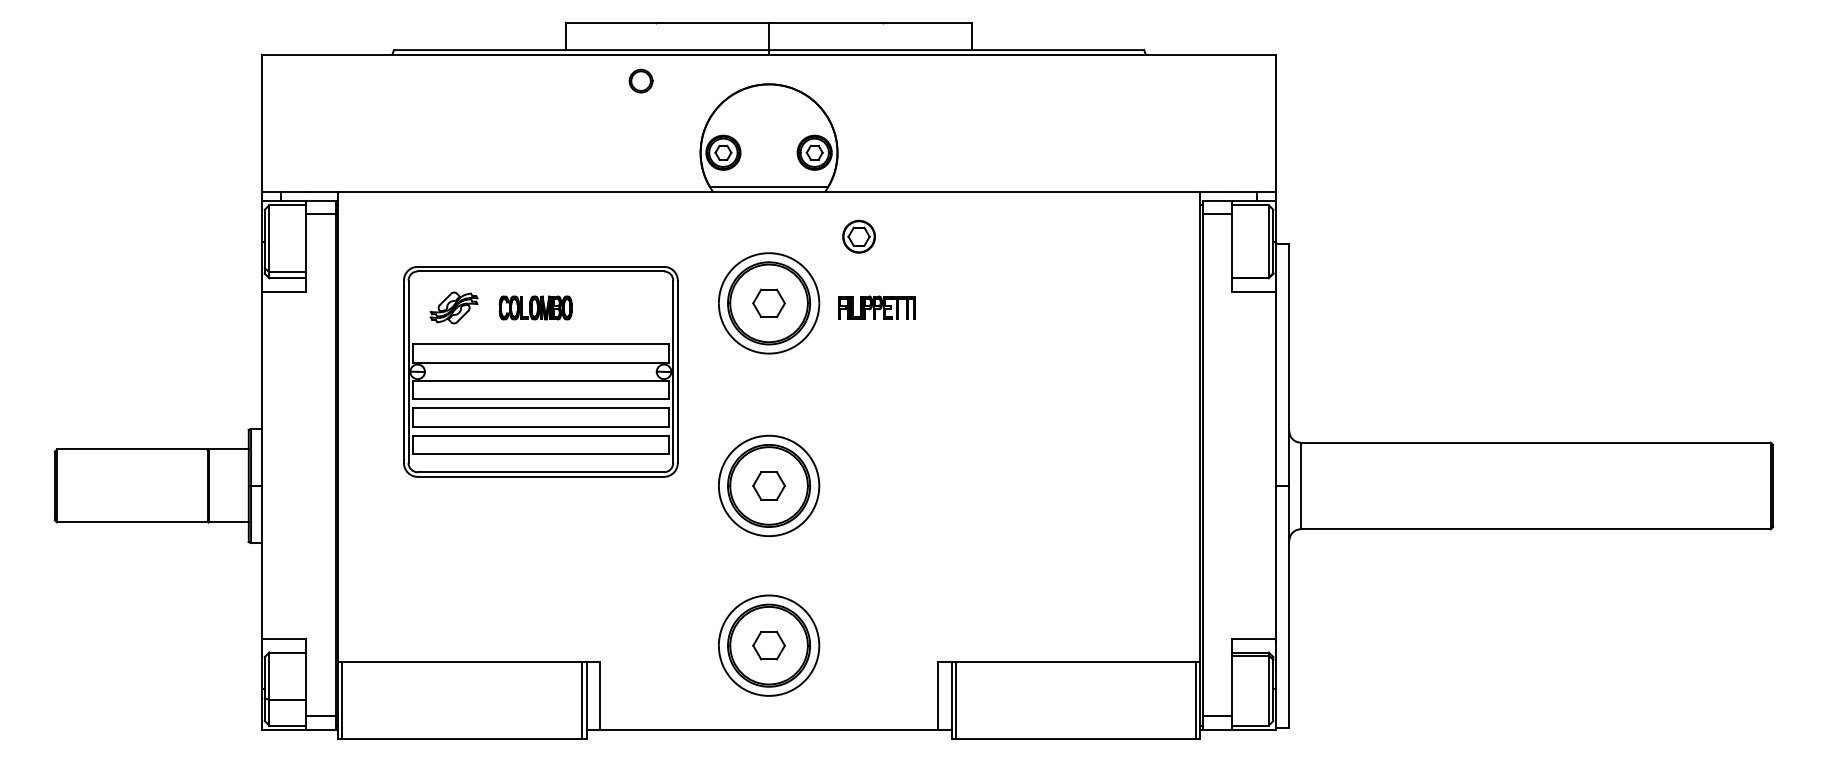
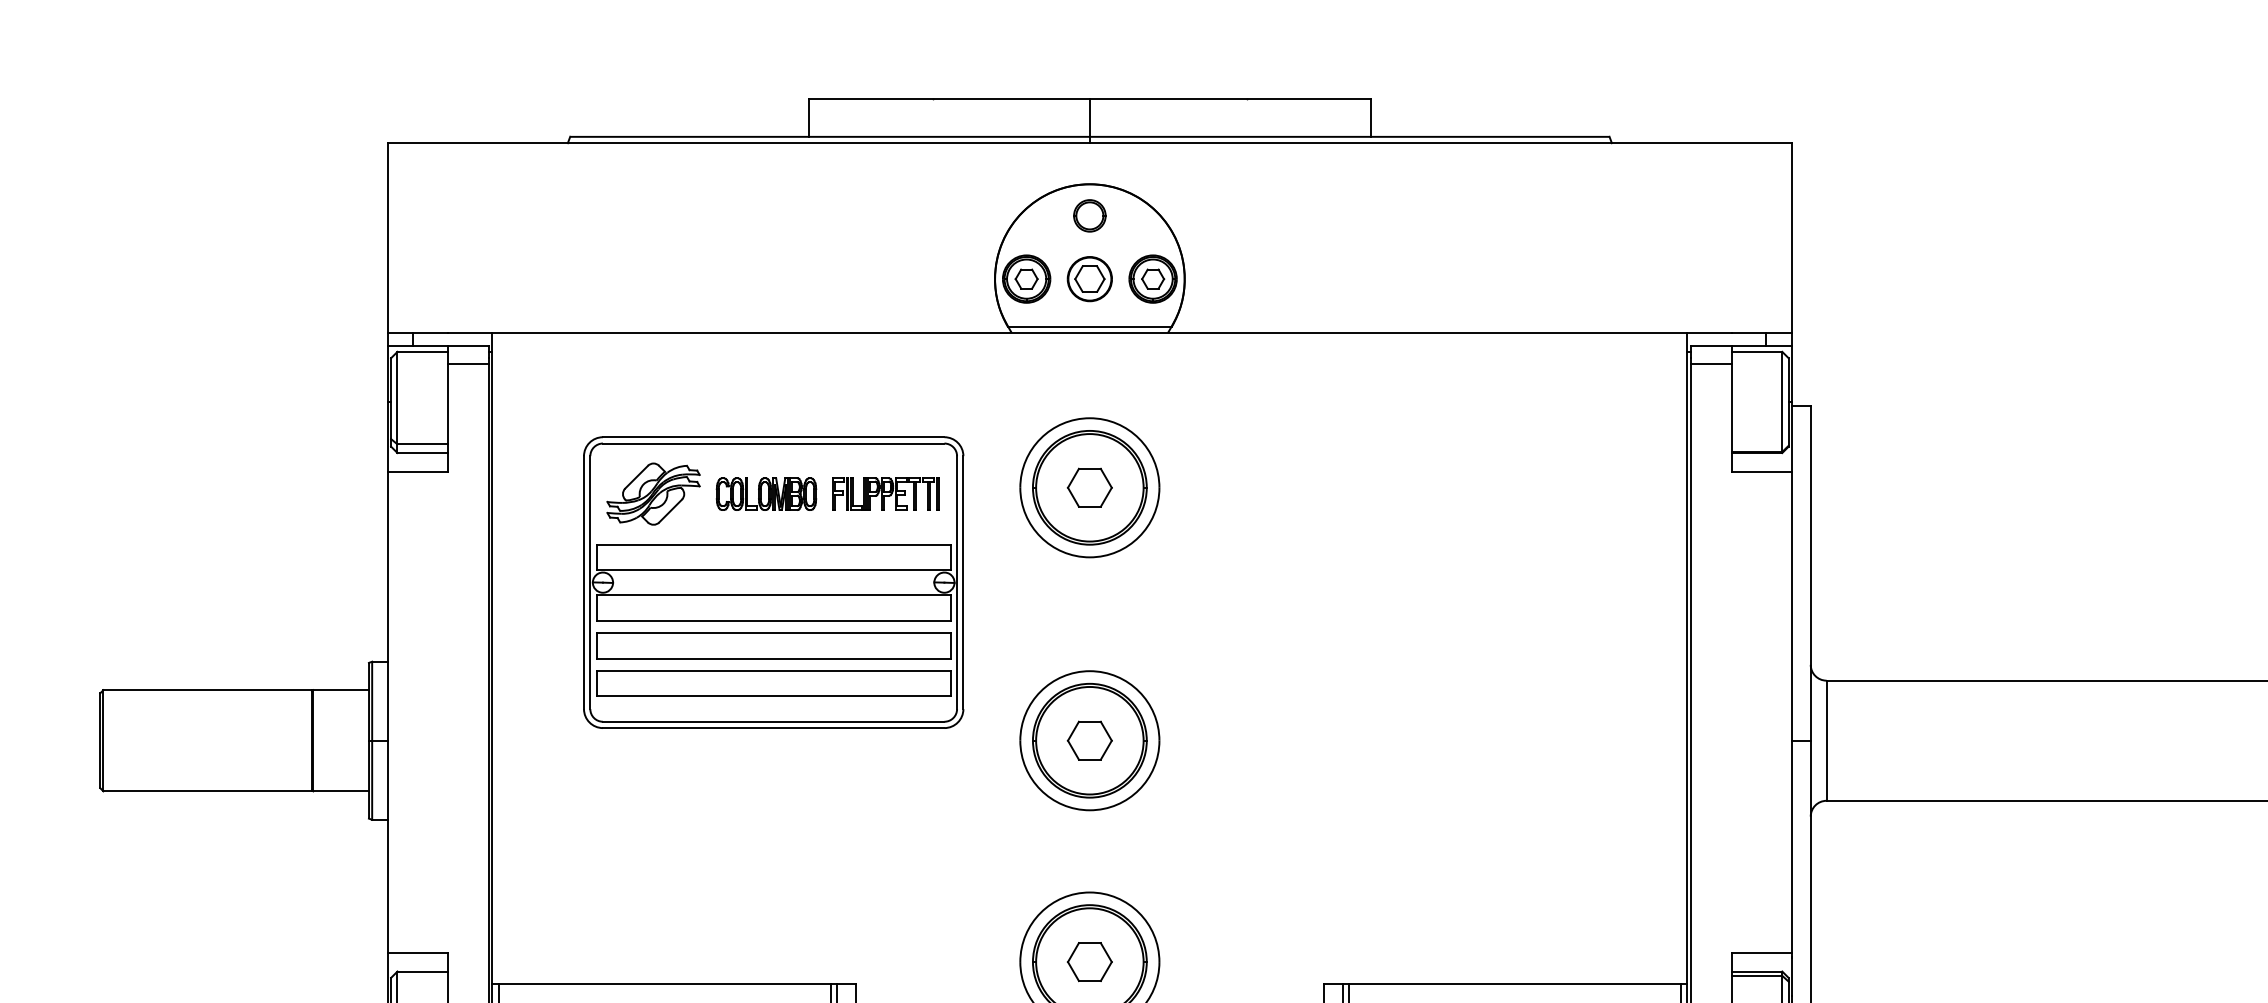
part: (640, 80) -> (1089, 214), moved
part: (858, 236) -> (1089, 278), moved
part: (453, 307) -> (652, 493), size x1.43
part: (876, 307) -> (885, 493), moved

